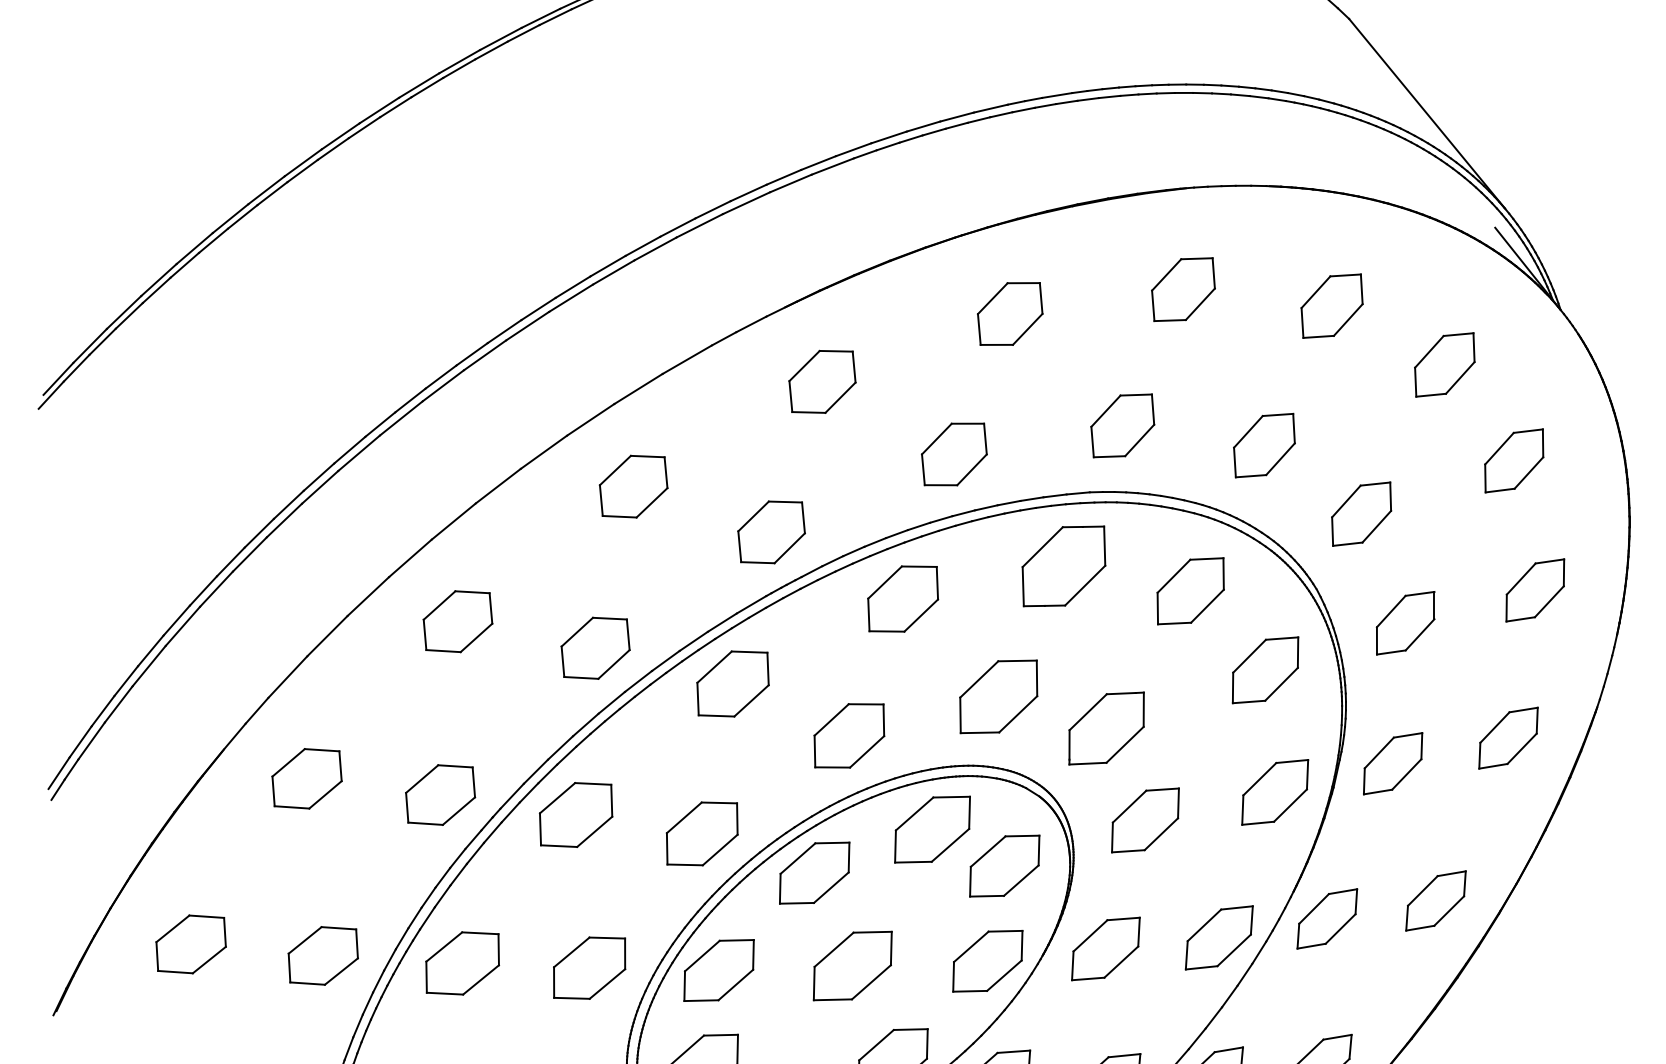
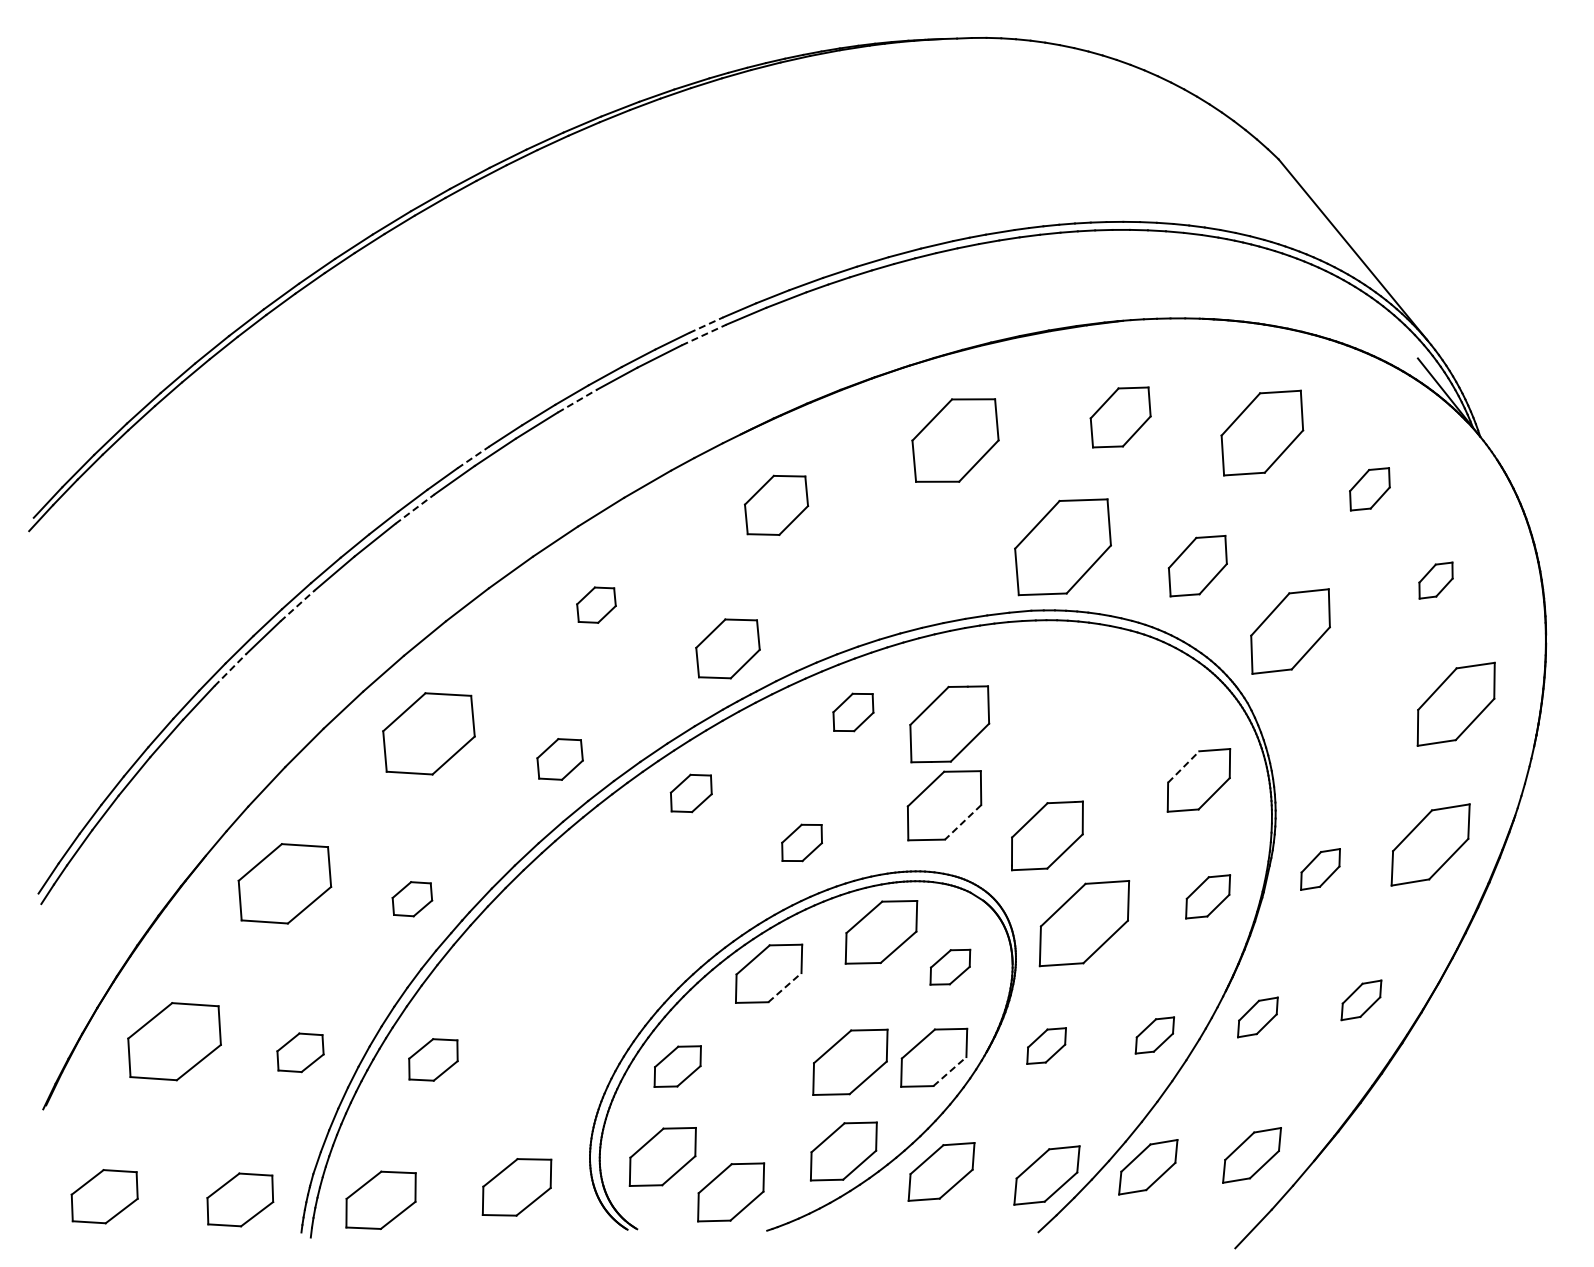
line: (749, 193) -> (706, 325), solid -> dashed
line: (746, 203) -> (704, 335), solid -> dashed
line: (613, 272) -> (577, 401), solid -> dashed
part: (1332, 306) -> (1262, 433), size x1.4
part: (1010, 313) -> (955, 440), size x1.4
line: (504, 331) -> (473, 457), solid -> dashed
part: (1444, 365) -> (1369, 489), size x0.7
line: (442, 386) -> (414, 509), solid -> dashed
part: (1122, 426) -> (1062, 547), size x1.6
part: (954, 454) -> (902, 574), removed
part: (1513, 460) -> (1435, 580), size x0.6
part: (633, 485) -> (596, 604), size x0.6
line: (320, 486) -> (297, 605), solid -> dashed
part: (1361, 514) -> (1290, 631), size x1.4
line: (249, 554) -> (230, 669), solid -> dashed
part: (1063, 566) -> (949, 724), moved
part: (1534, 589) -> (1455, 703), size x1.4
part: (1190, 590) -> (1127, 704), removed
part: (903, 599) -> (853, 712), size x0.6
part: (457, 622) -> (428, 734), size x1.4
part: (1405, 623) -> (1332, 735), removed
part: (594, 648) -> (559, 759), size x0.7
line: (1250, 655) -> (1184, 766), solid -> dashed
part: (733, 684) -> (691, 793), size x0.6
line: (1017, 714) -> (962, 822), solid -> dashed
part: (848, 735) -> (801, 842), size x0.6
part: (1508, 738) -> (1430, 845), size x1.4
part: (1393, 763) -> (1320, 869), size x0.7
part: (307, 778) -> (285, 883), size x1.4
part: (1274, 792) -> (1207, 896), size x0.7
part: (440, 794) -> (412, 898), size x0.6
part: (576, 814) -> (541, 917), removed
part: (1145, 820) -> (1084, 923), size x1.4
part: (701, 834) -> (661, 936), removed
part: (1004, 866) -> (950, 967), size x0.6
line: (831, 887) -> (785, 987), solid -> dashed
part: (1436, 901) -> (1361, 1000), size x0.7
part: (1326, 918) -> (1257, 1017), size x0.7
part: (1218, 937) -> (1154, 1035), size x0.6
part: (191, 944) -> (174, 1041), size x1.4
part: (1105, 948) -> (1046, 1045), size x0.6
part: (323, 955) -> (300, 1052), size x0.7
part: (462, 963) -> (433, 1059), size x0.7
part: (852, 965) -> (850, 1061), moved
part: (589, 968) -> (554, 1064), removed
part: (718, 970) -> (677, 1066), size x0.7
line: (1003, 975) -> (949, 1071), solid -> dashed

